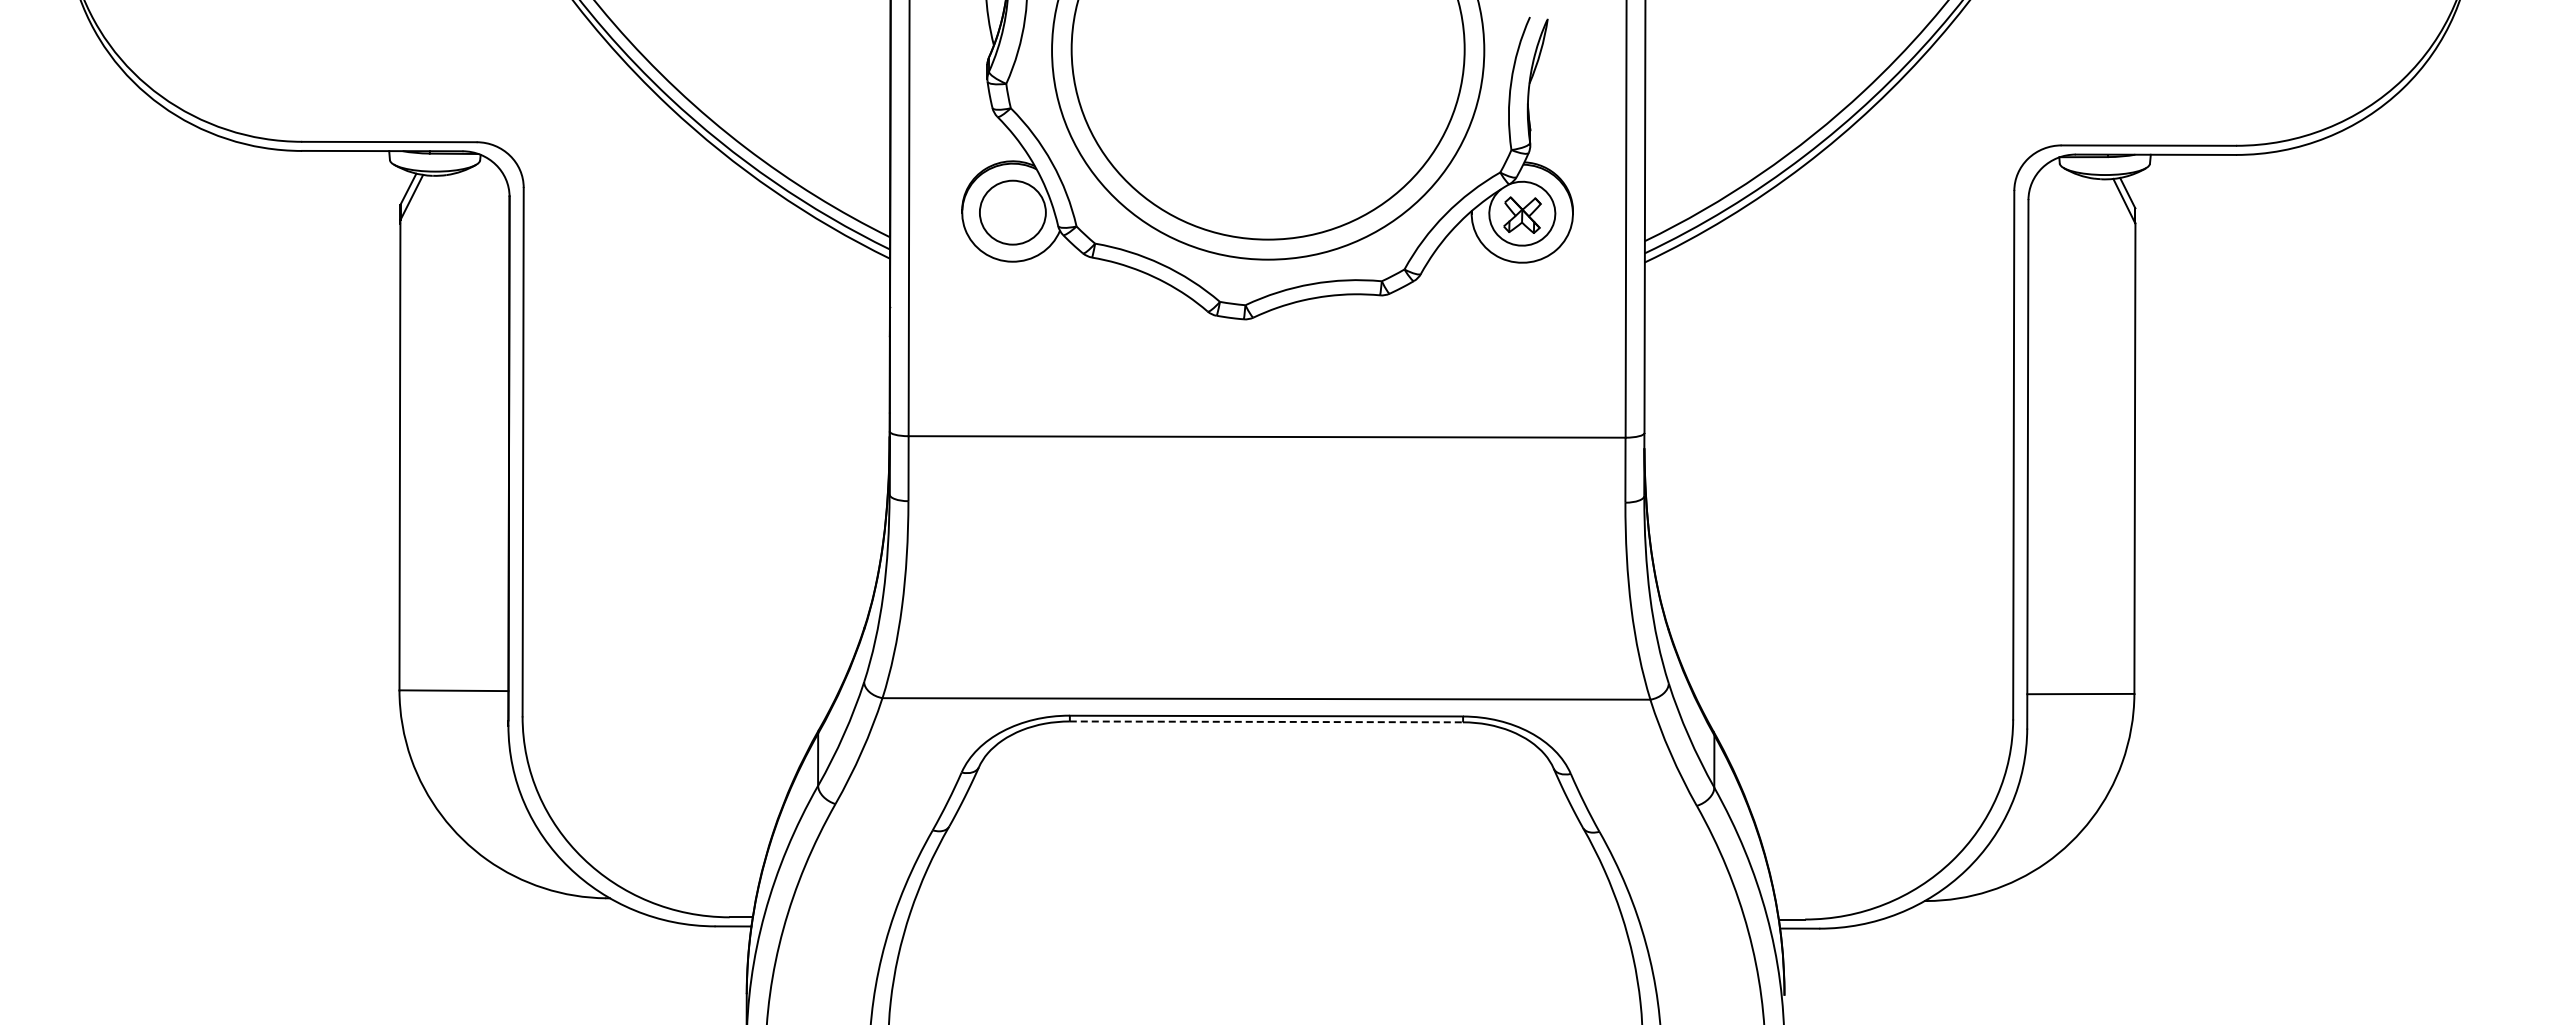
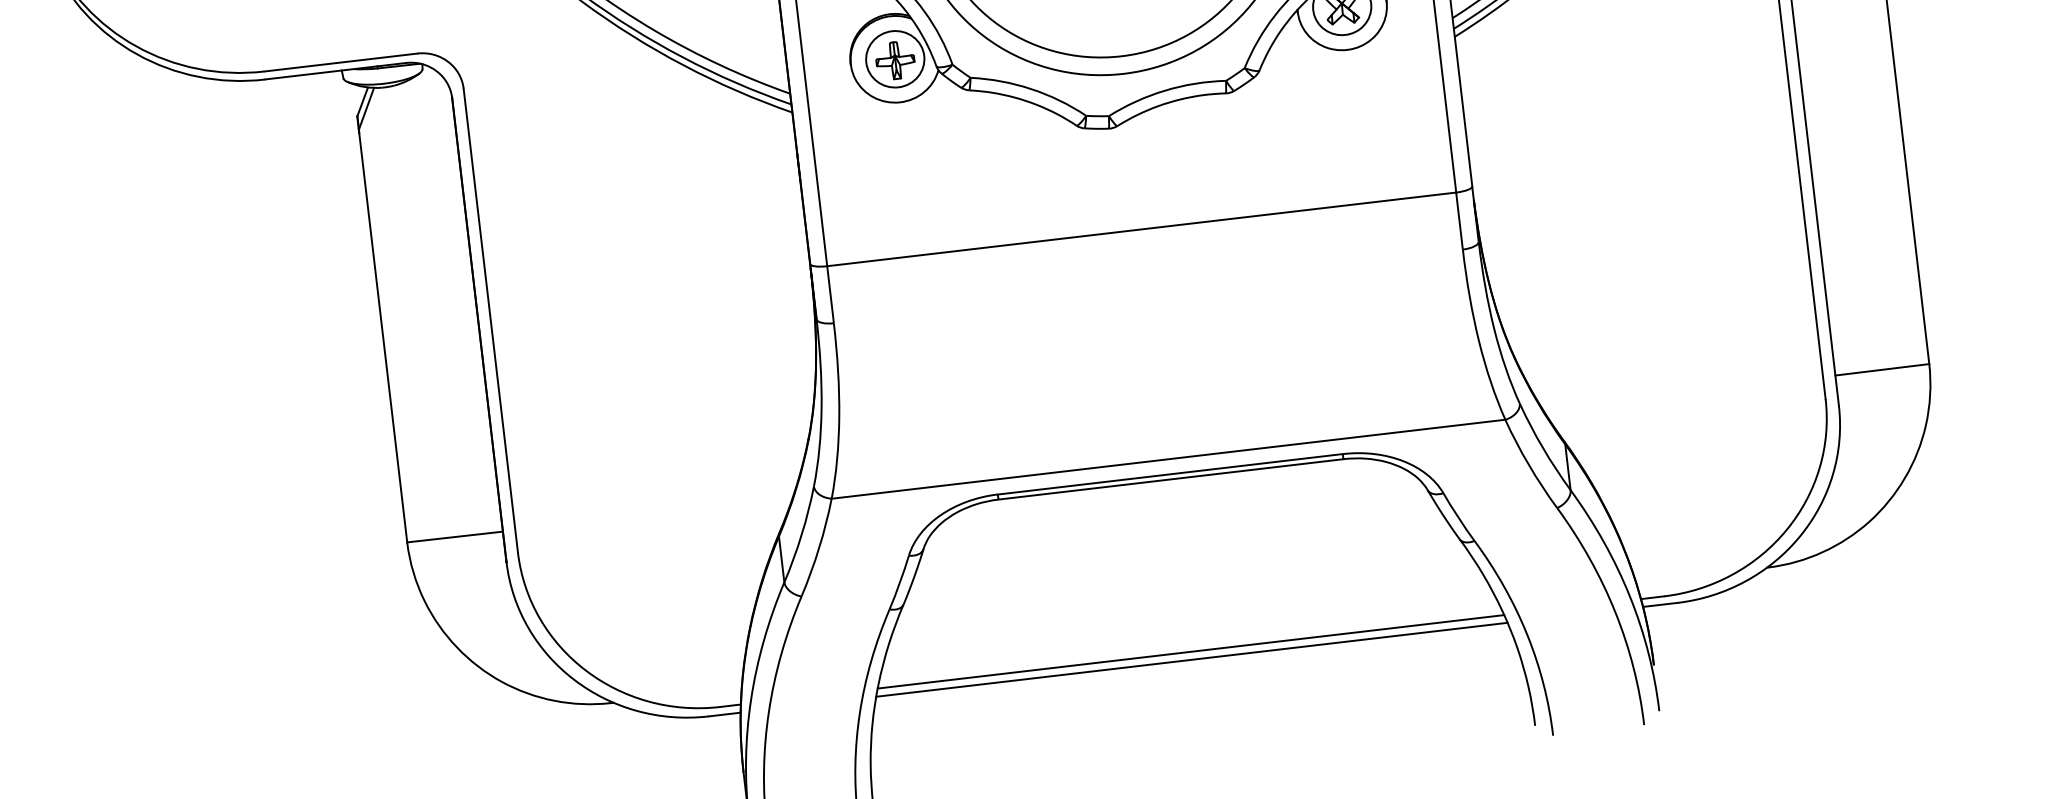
part: (1012, 213) -> (895, 60), added
line: (1266, 721) -> (1170, 479), dashed -> solid
line: (1265, 918) -> (1190, 651), added
line: (1265, 927) -> (1191, 659), added

